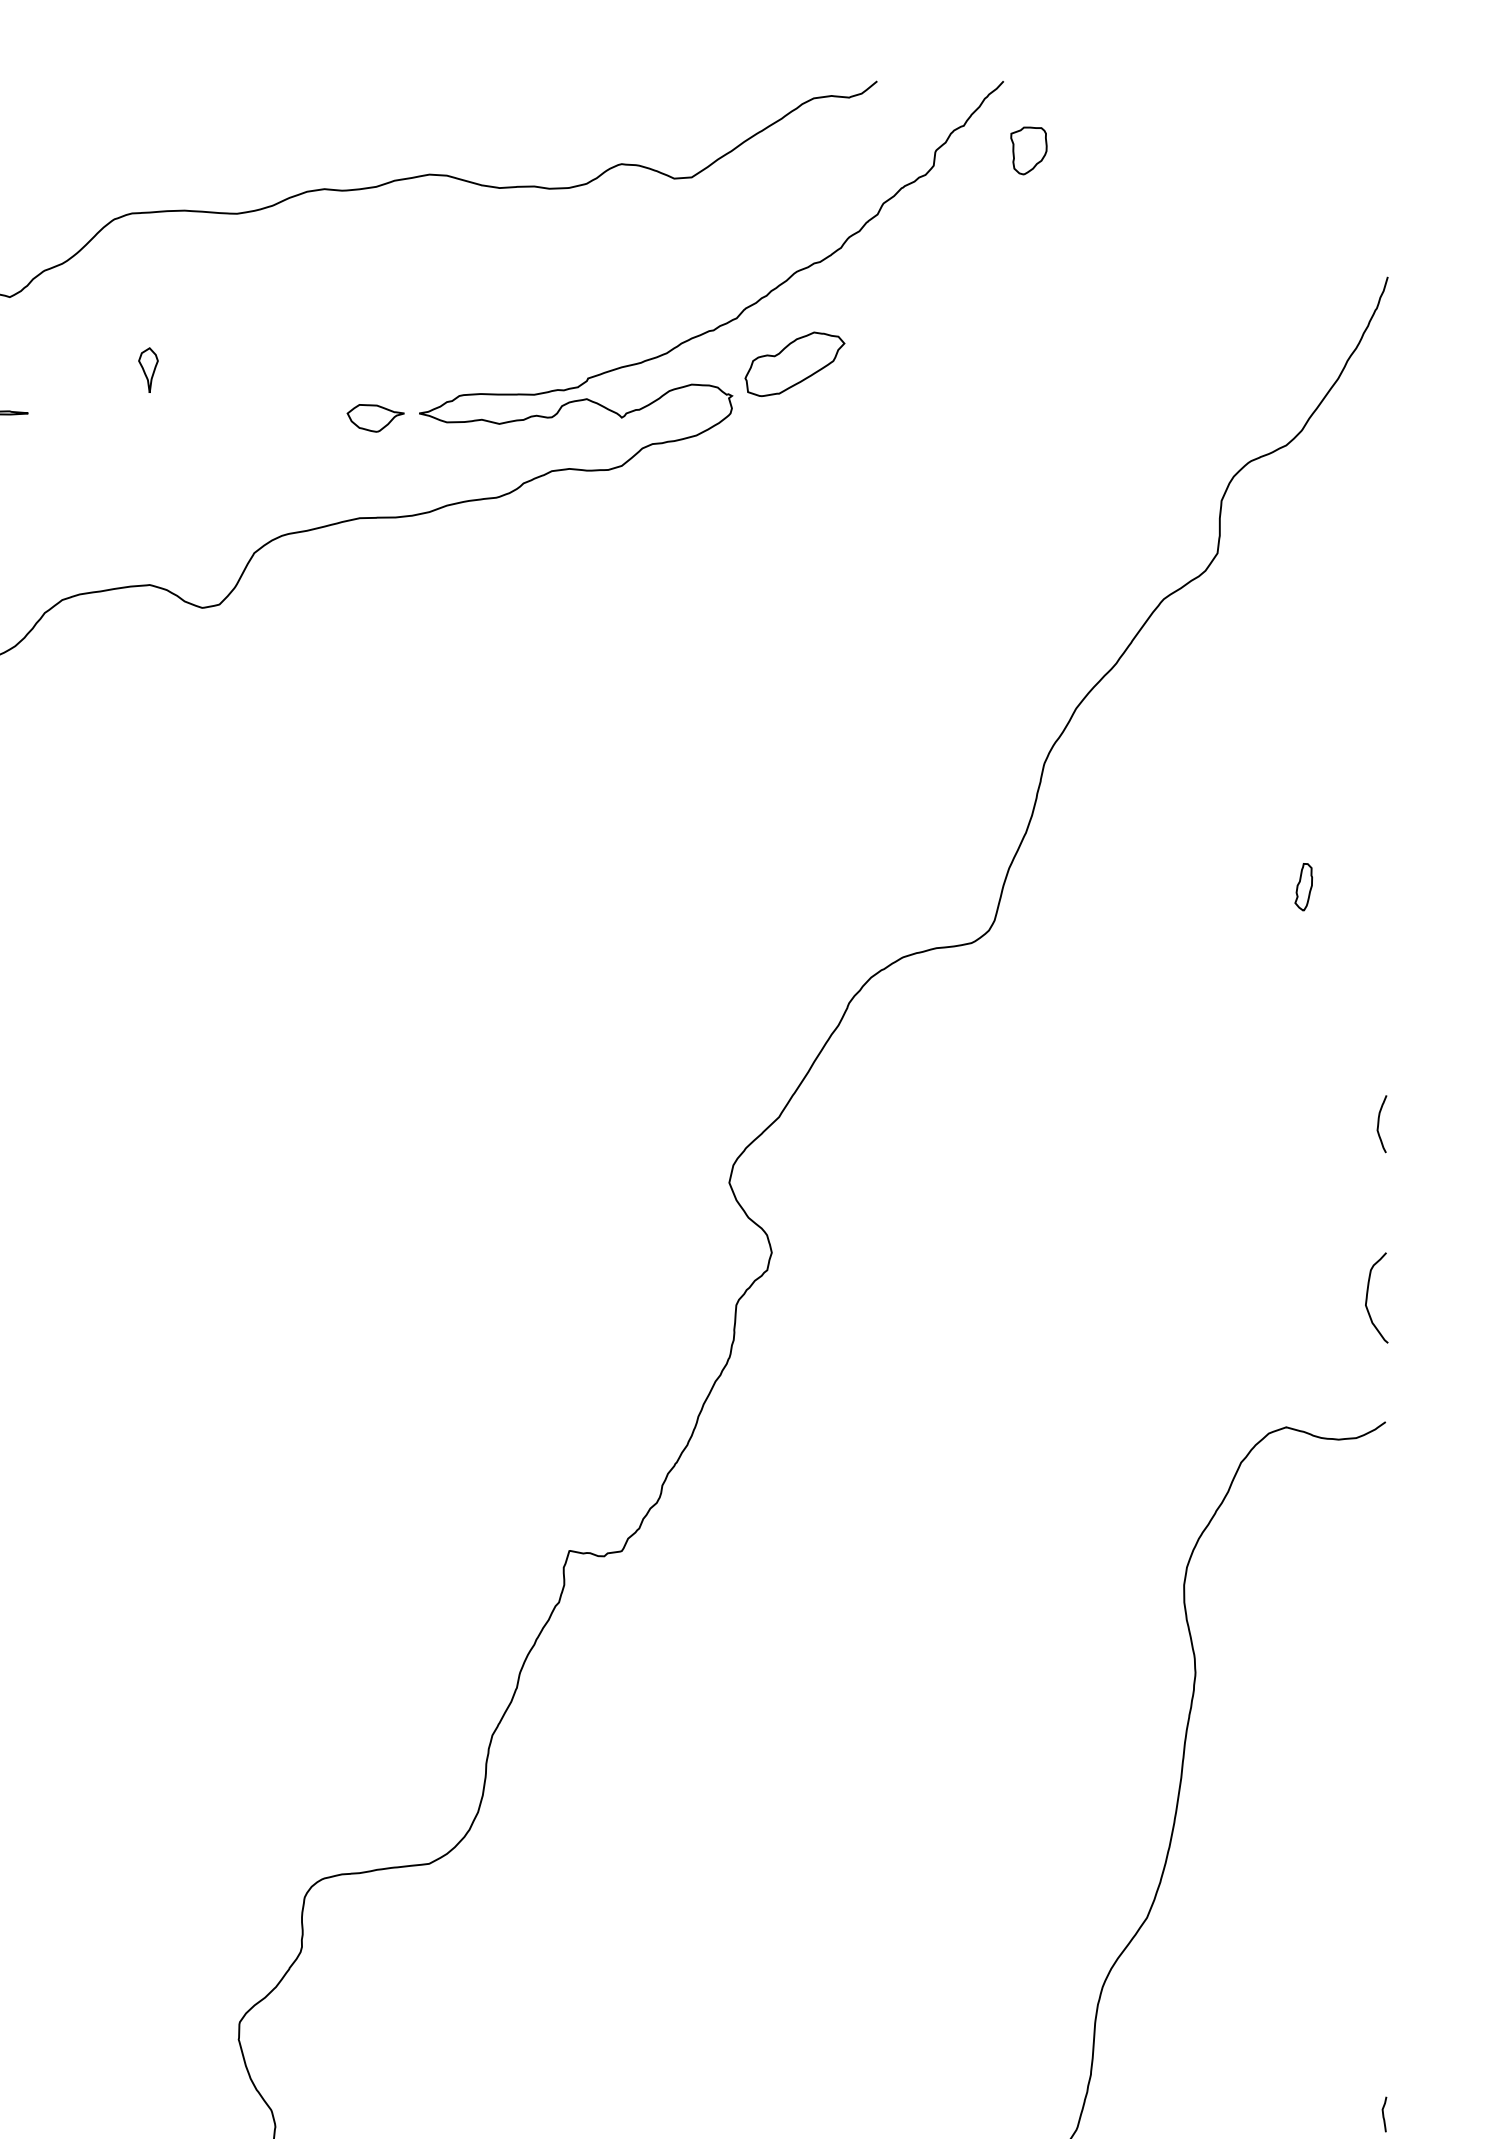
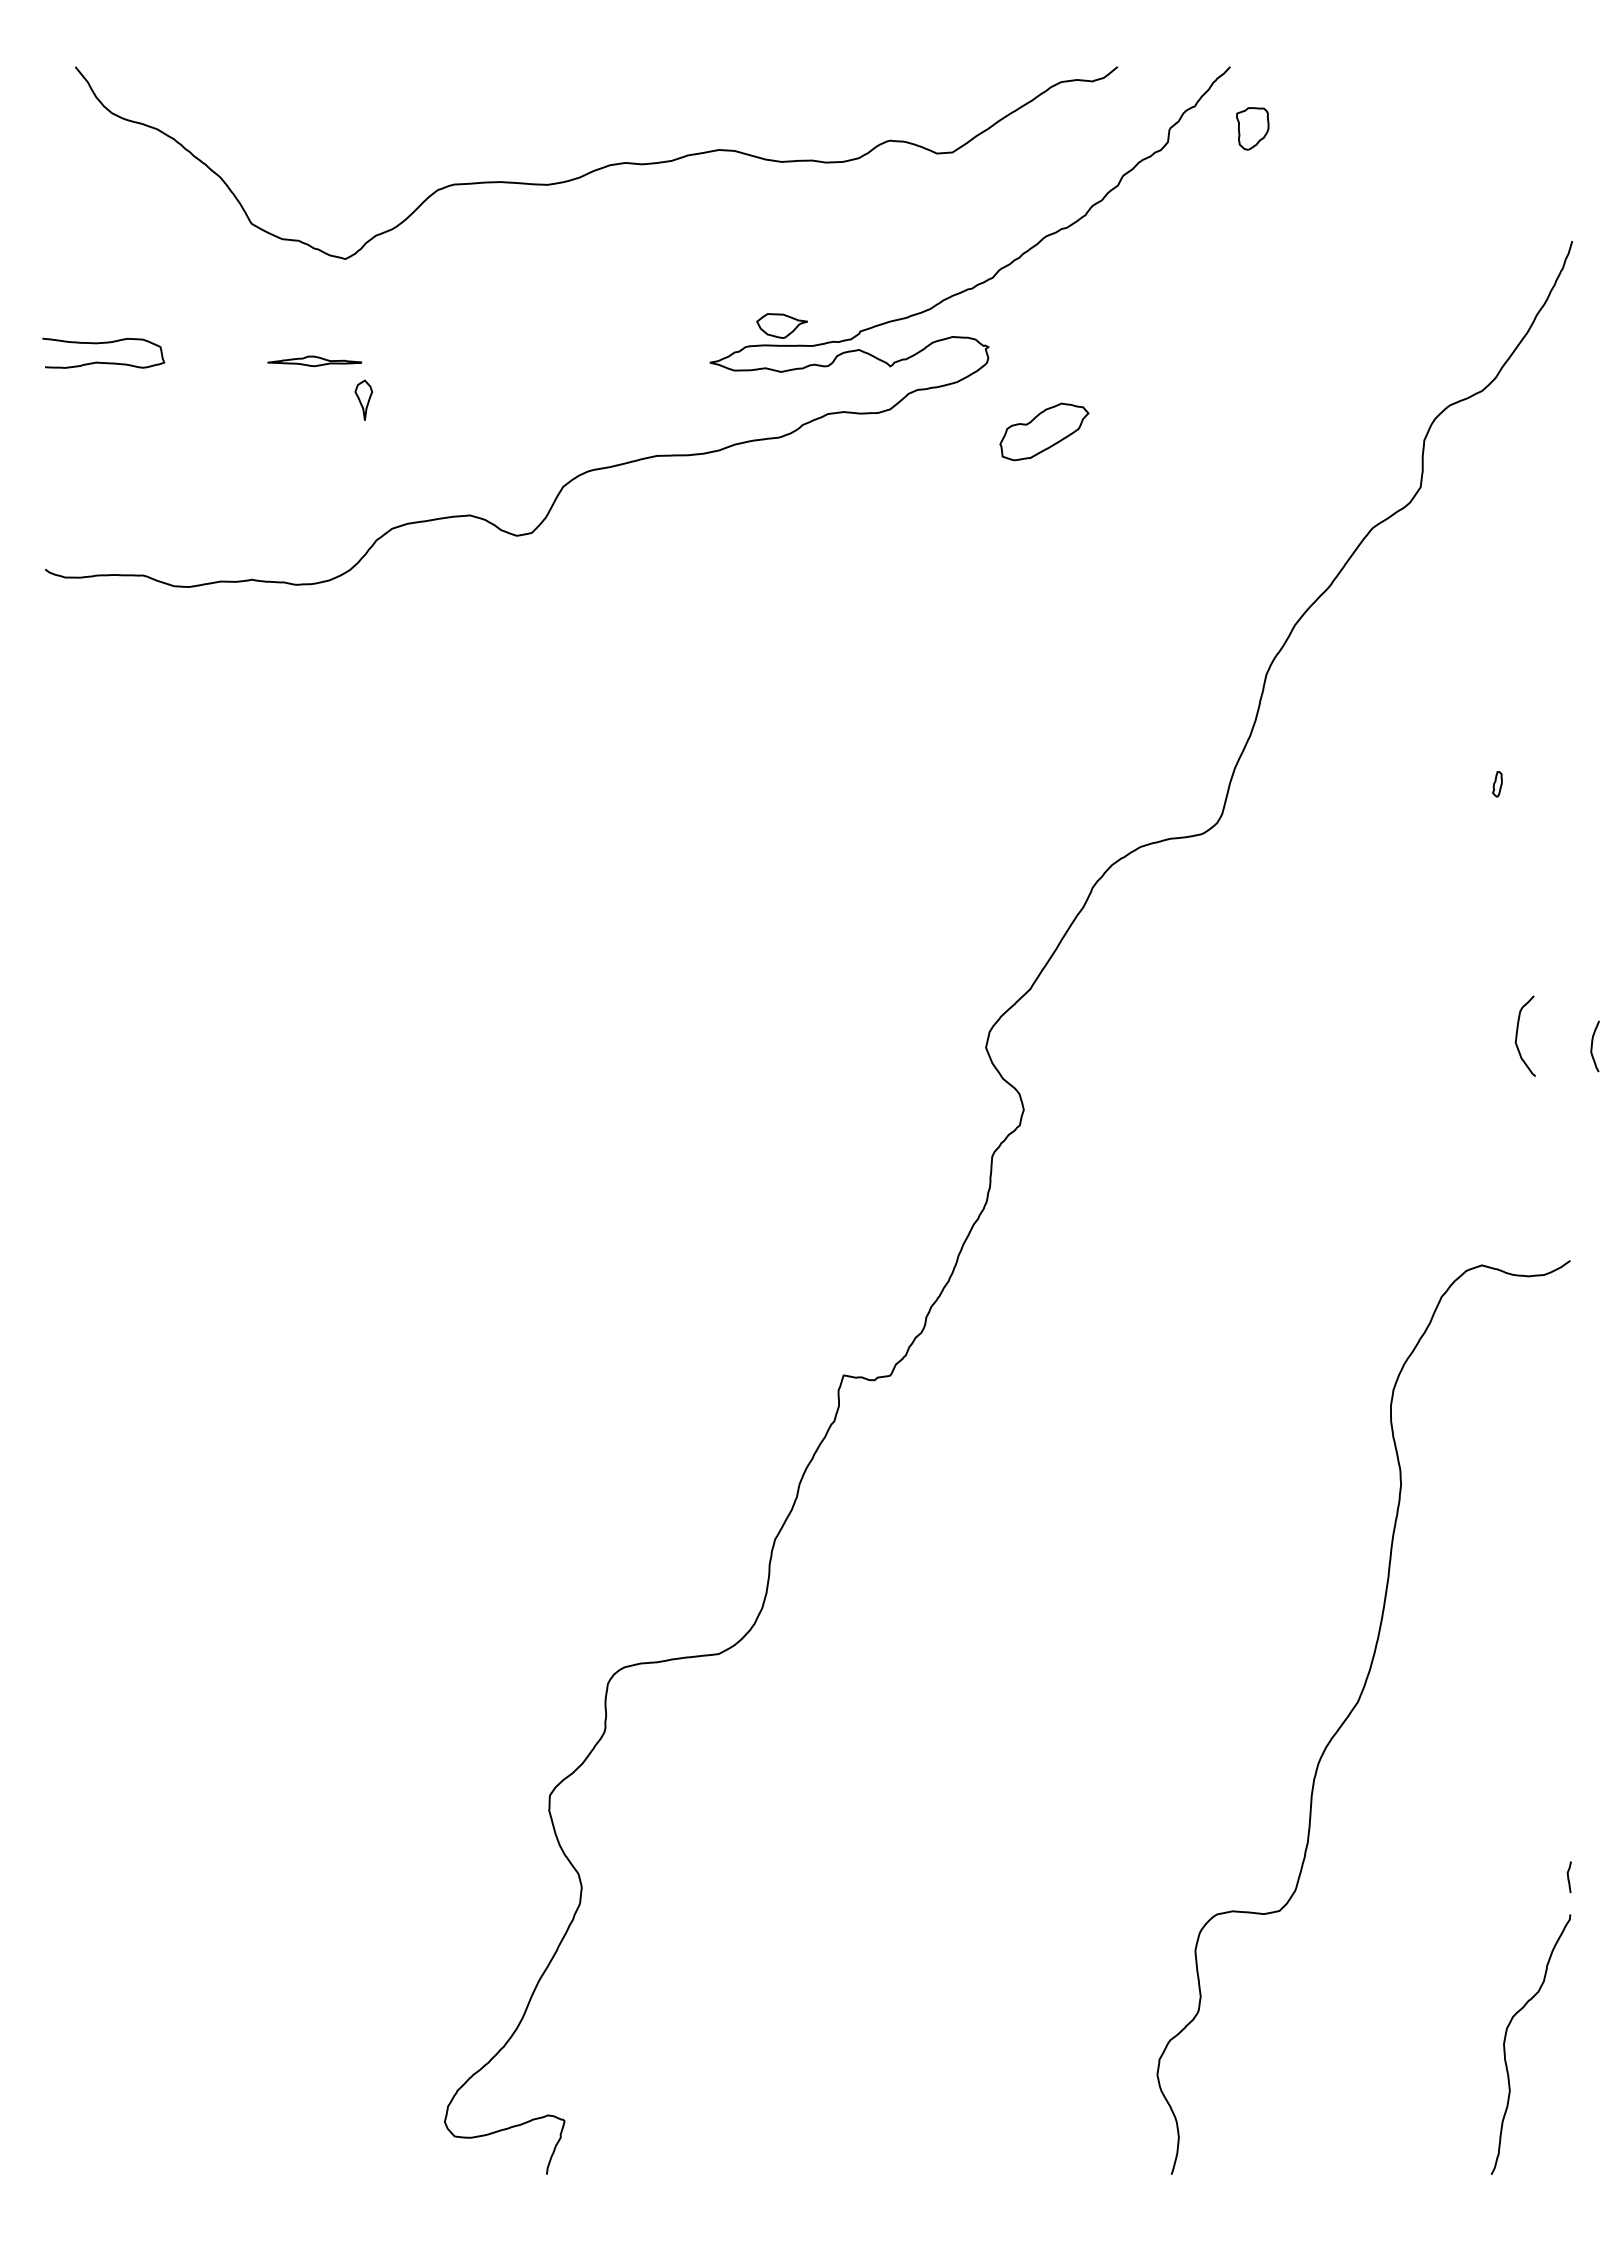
part: (795, 363) -> (1044, 431), moved
part: (148, 369) -> (363, 399), moved
part: (375, 417) -> (781, 325), moved
part: (1303, 887) -> (1497, 784), size x0.6
curve: (1379, 1124) -> (1592, 1046), moved
curve: (1367, 1297) -> (1517, 1035), moved

